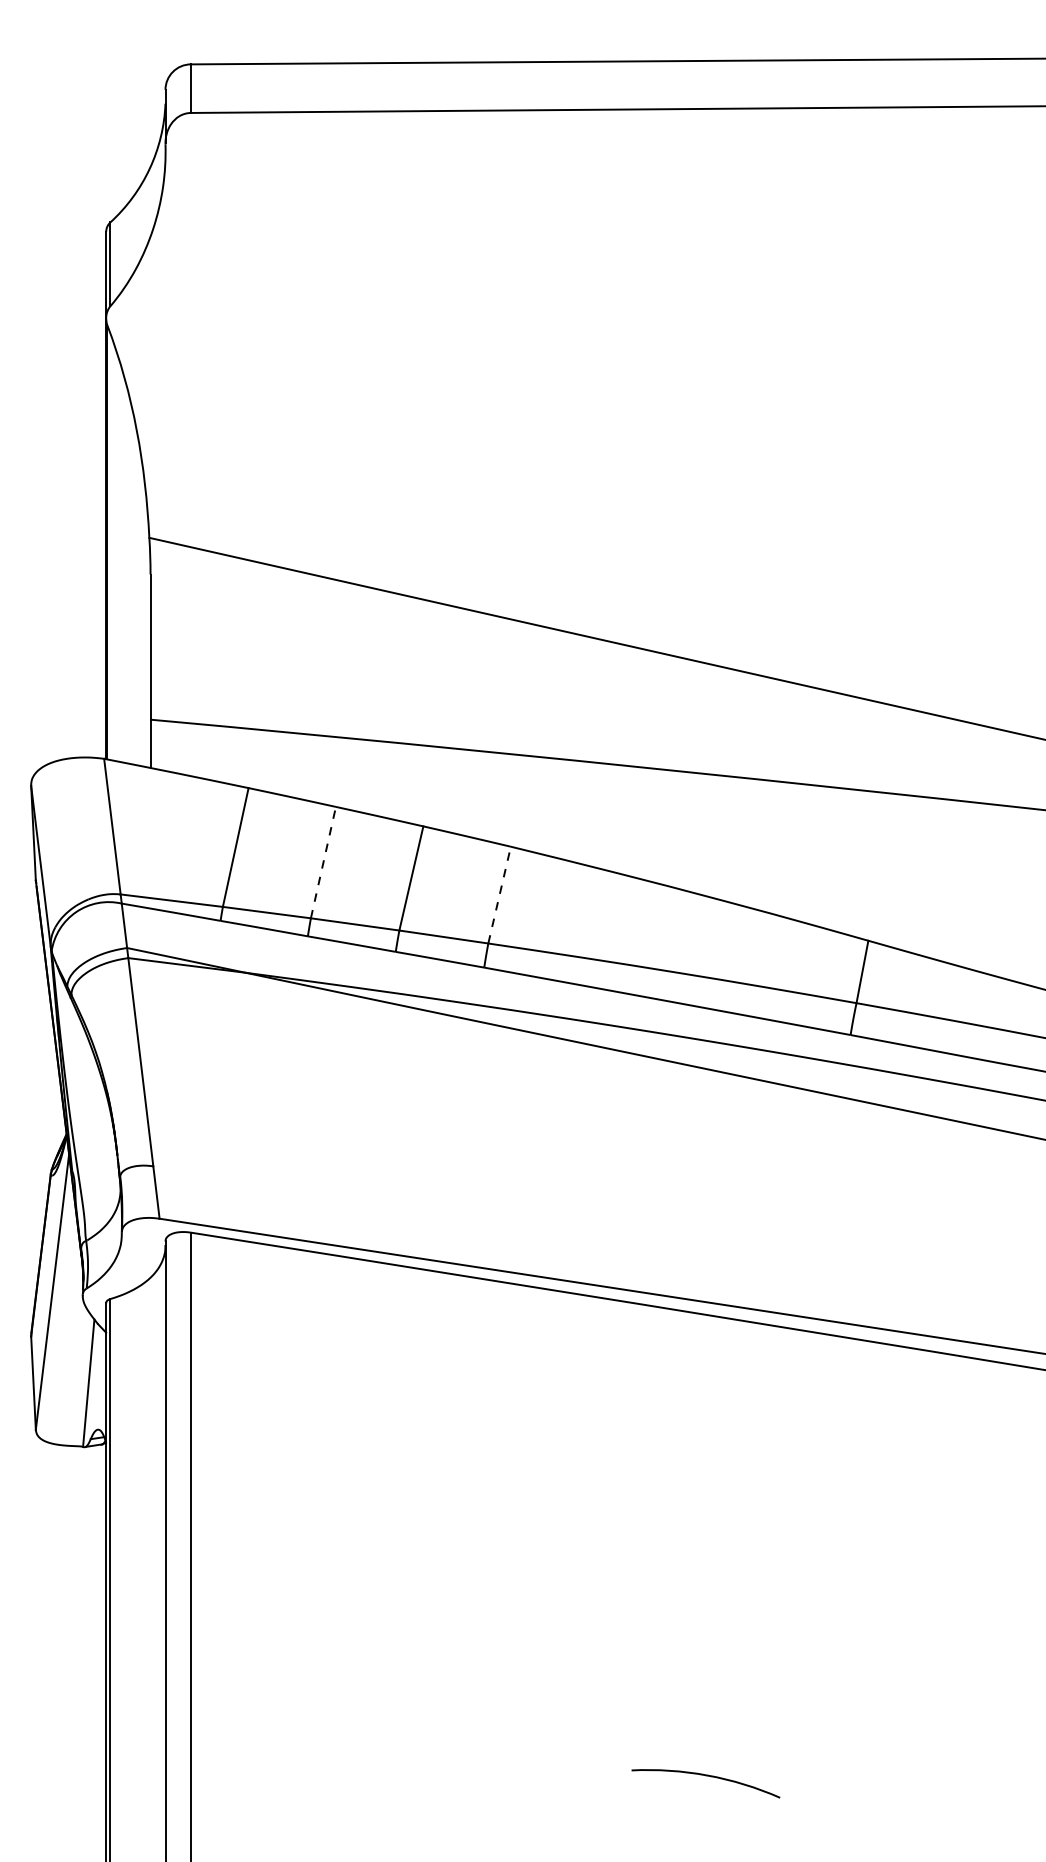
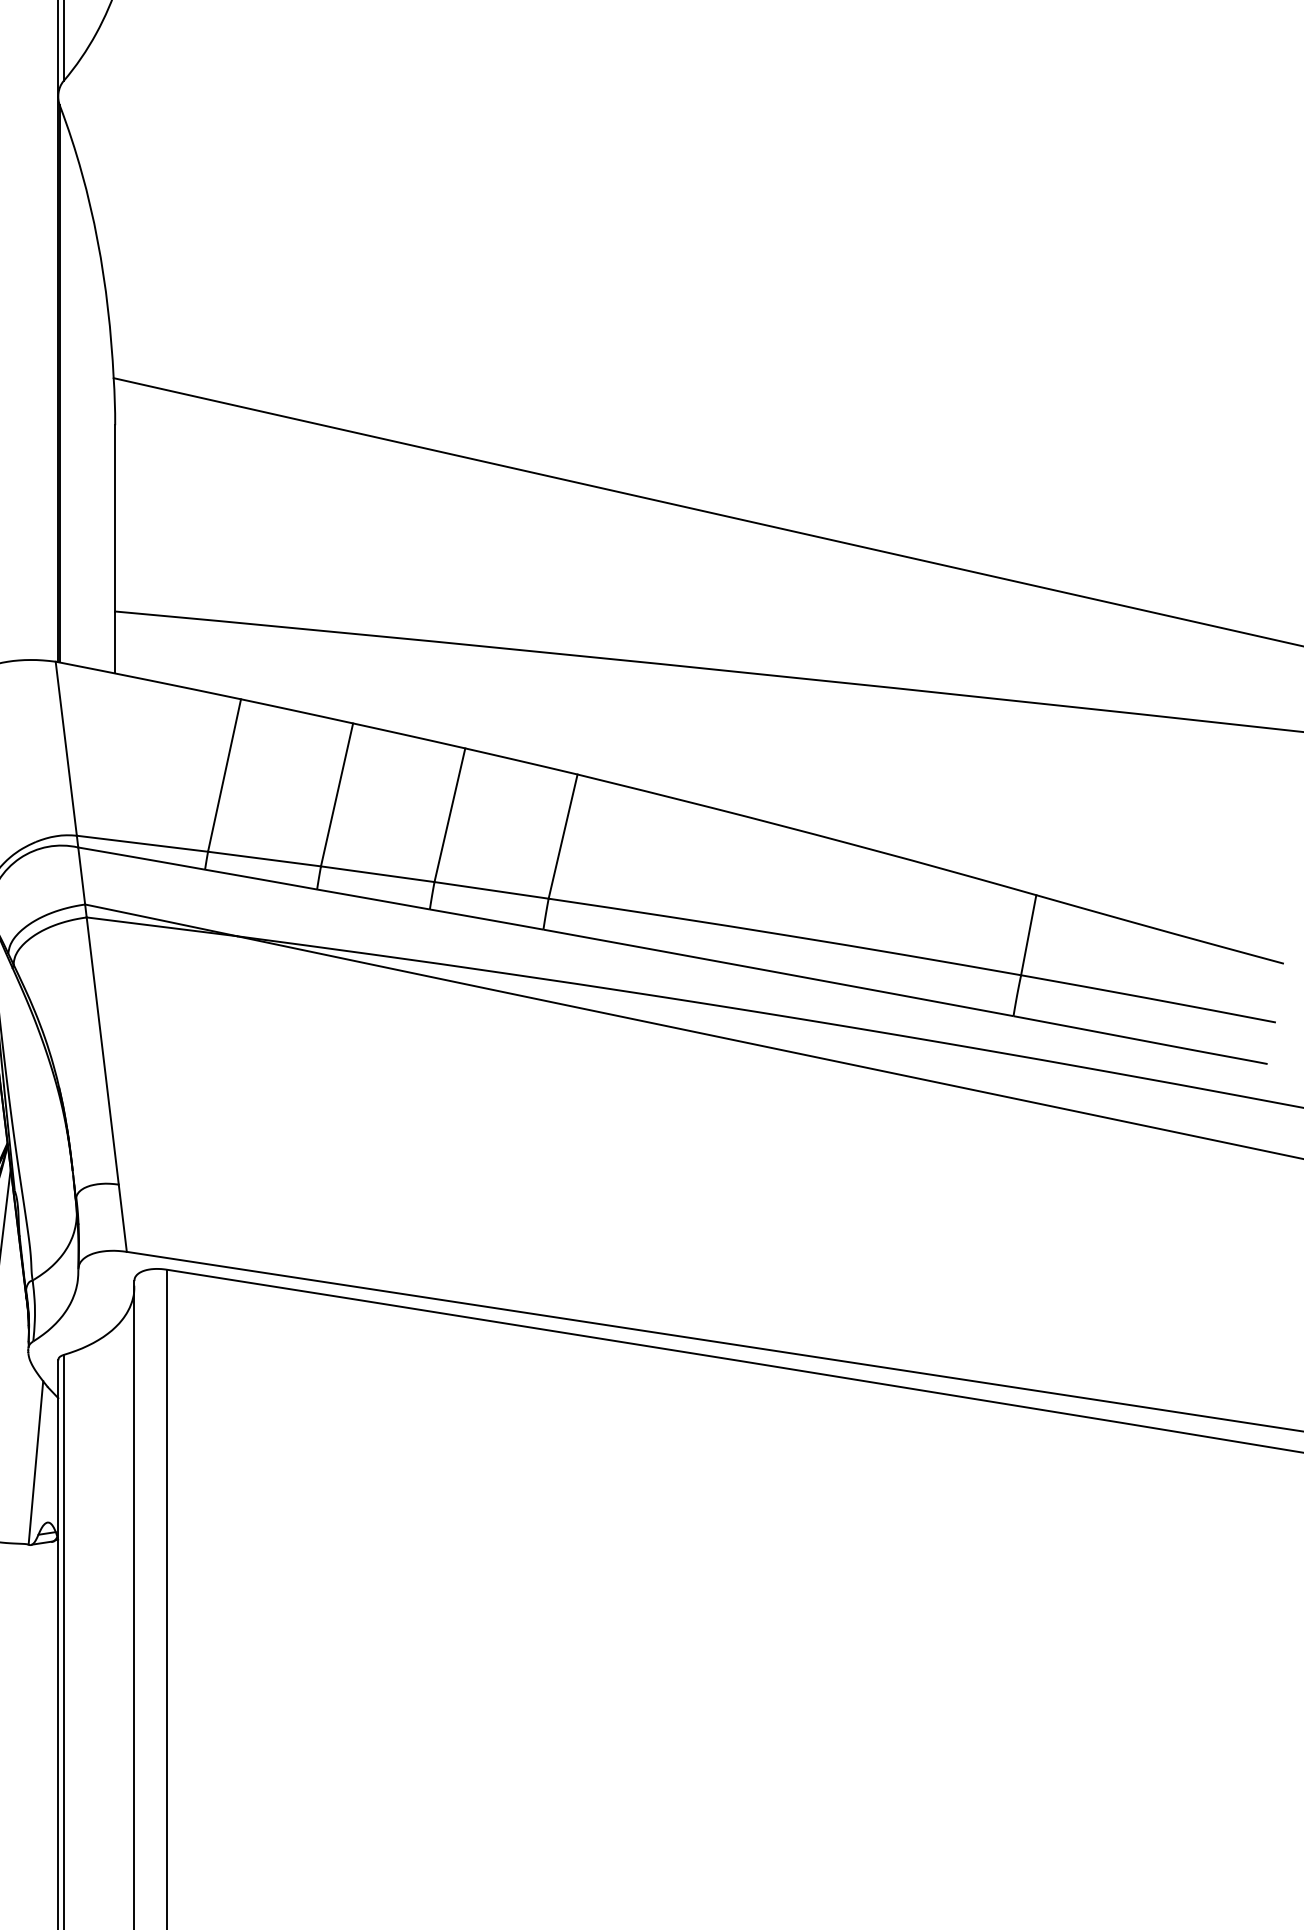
line: (323, 862) -> (337, 794), dashed -> solid
line: (499, 895) -> (562, 837), dashed -> solid

